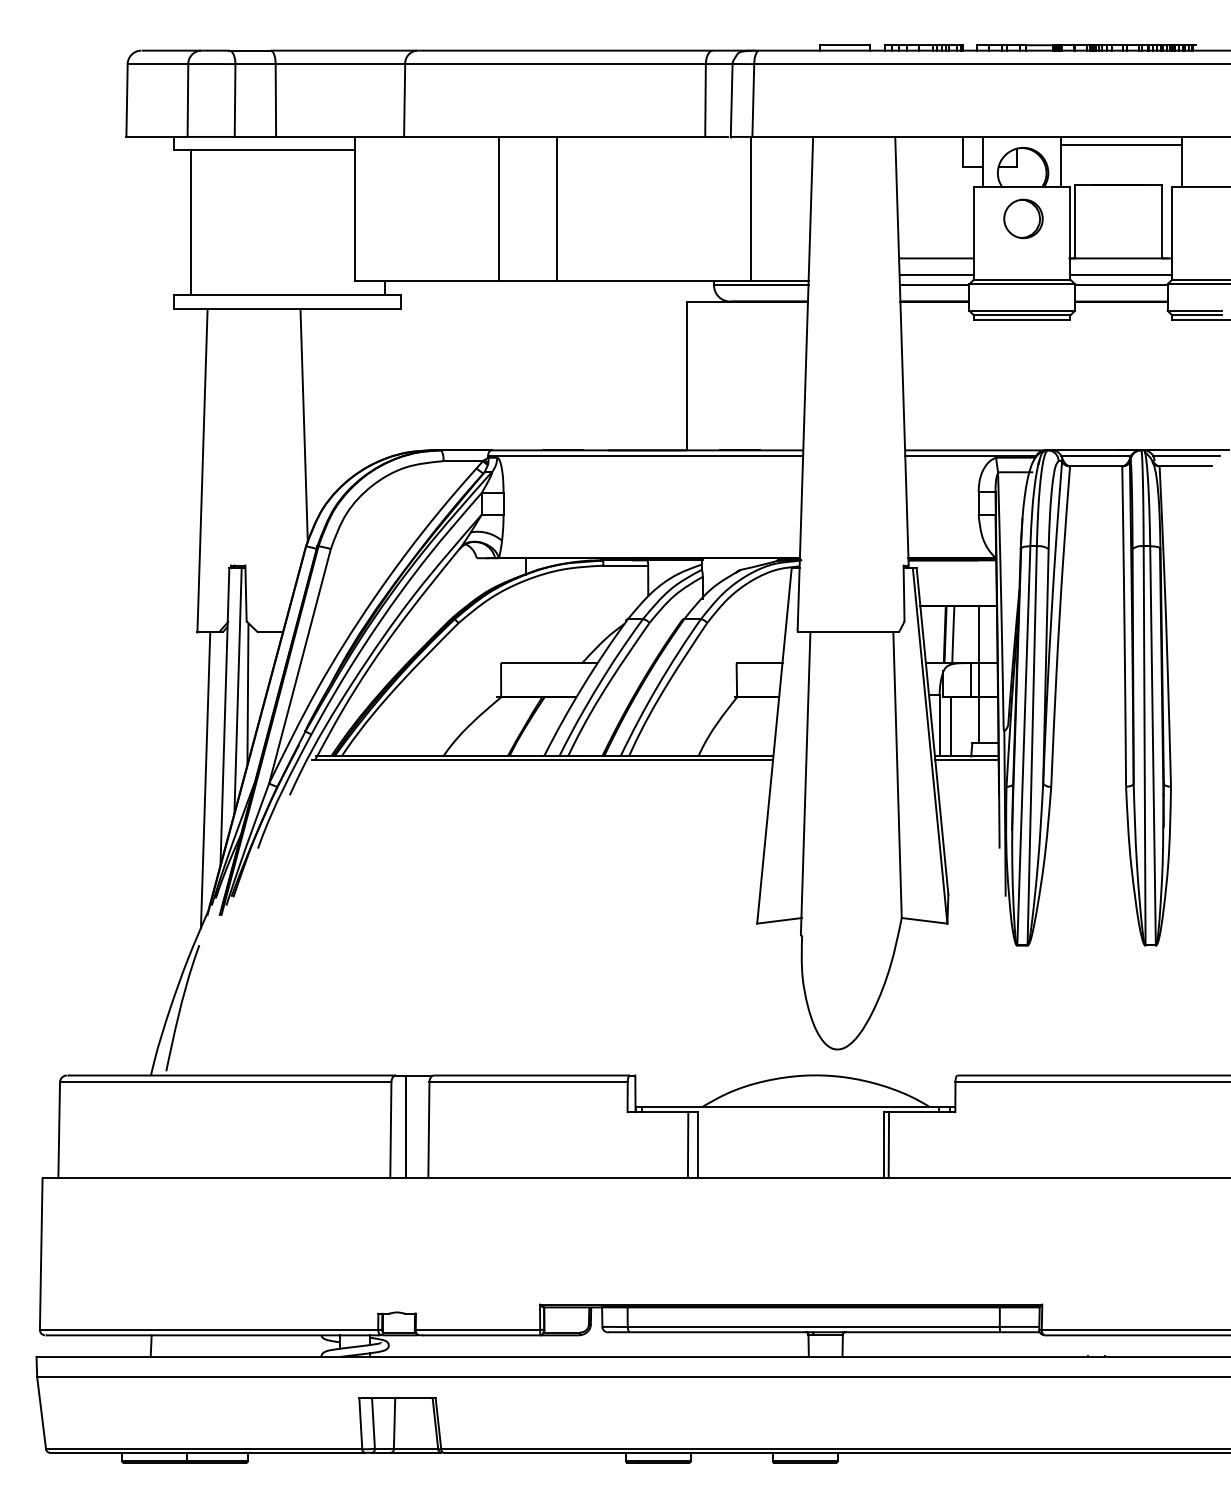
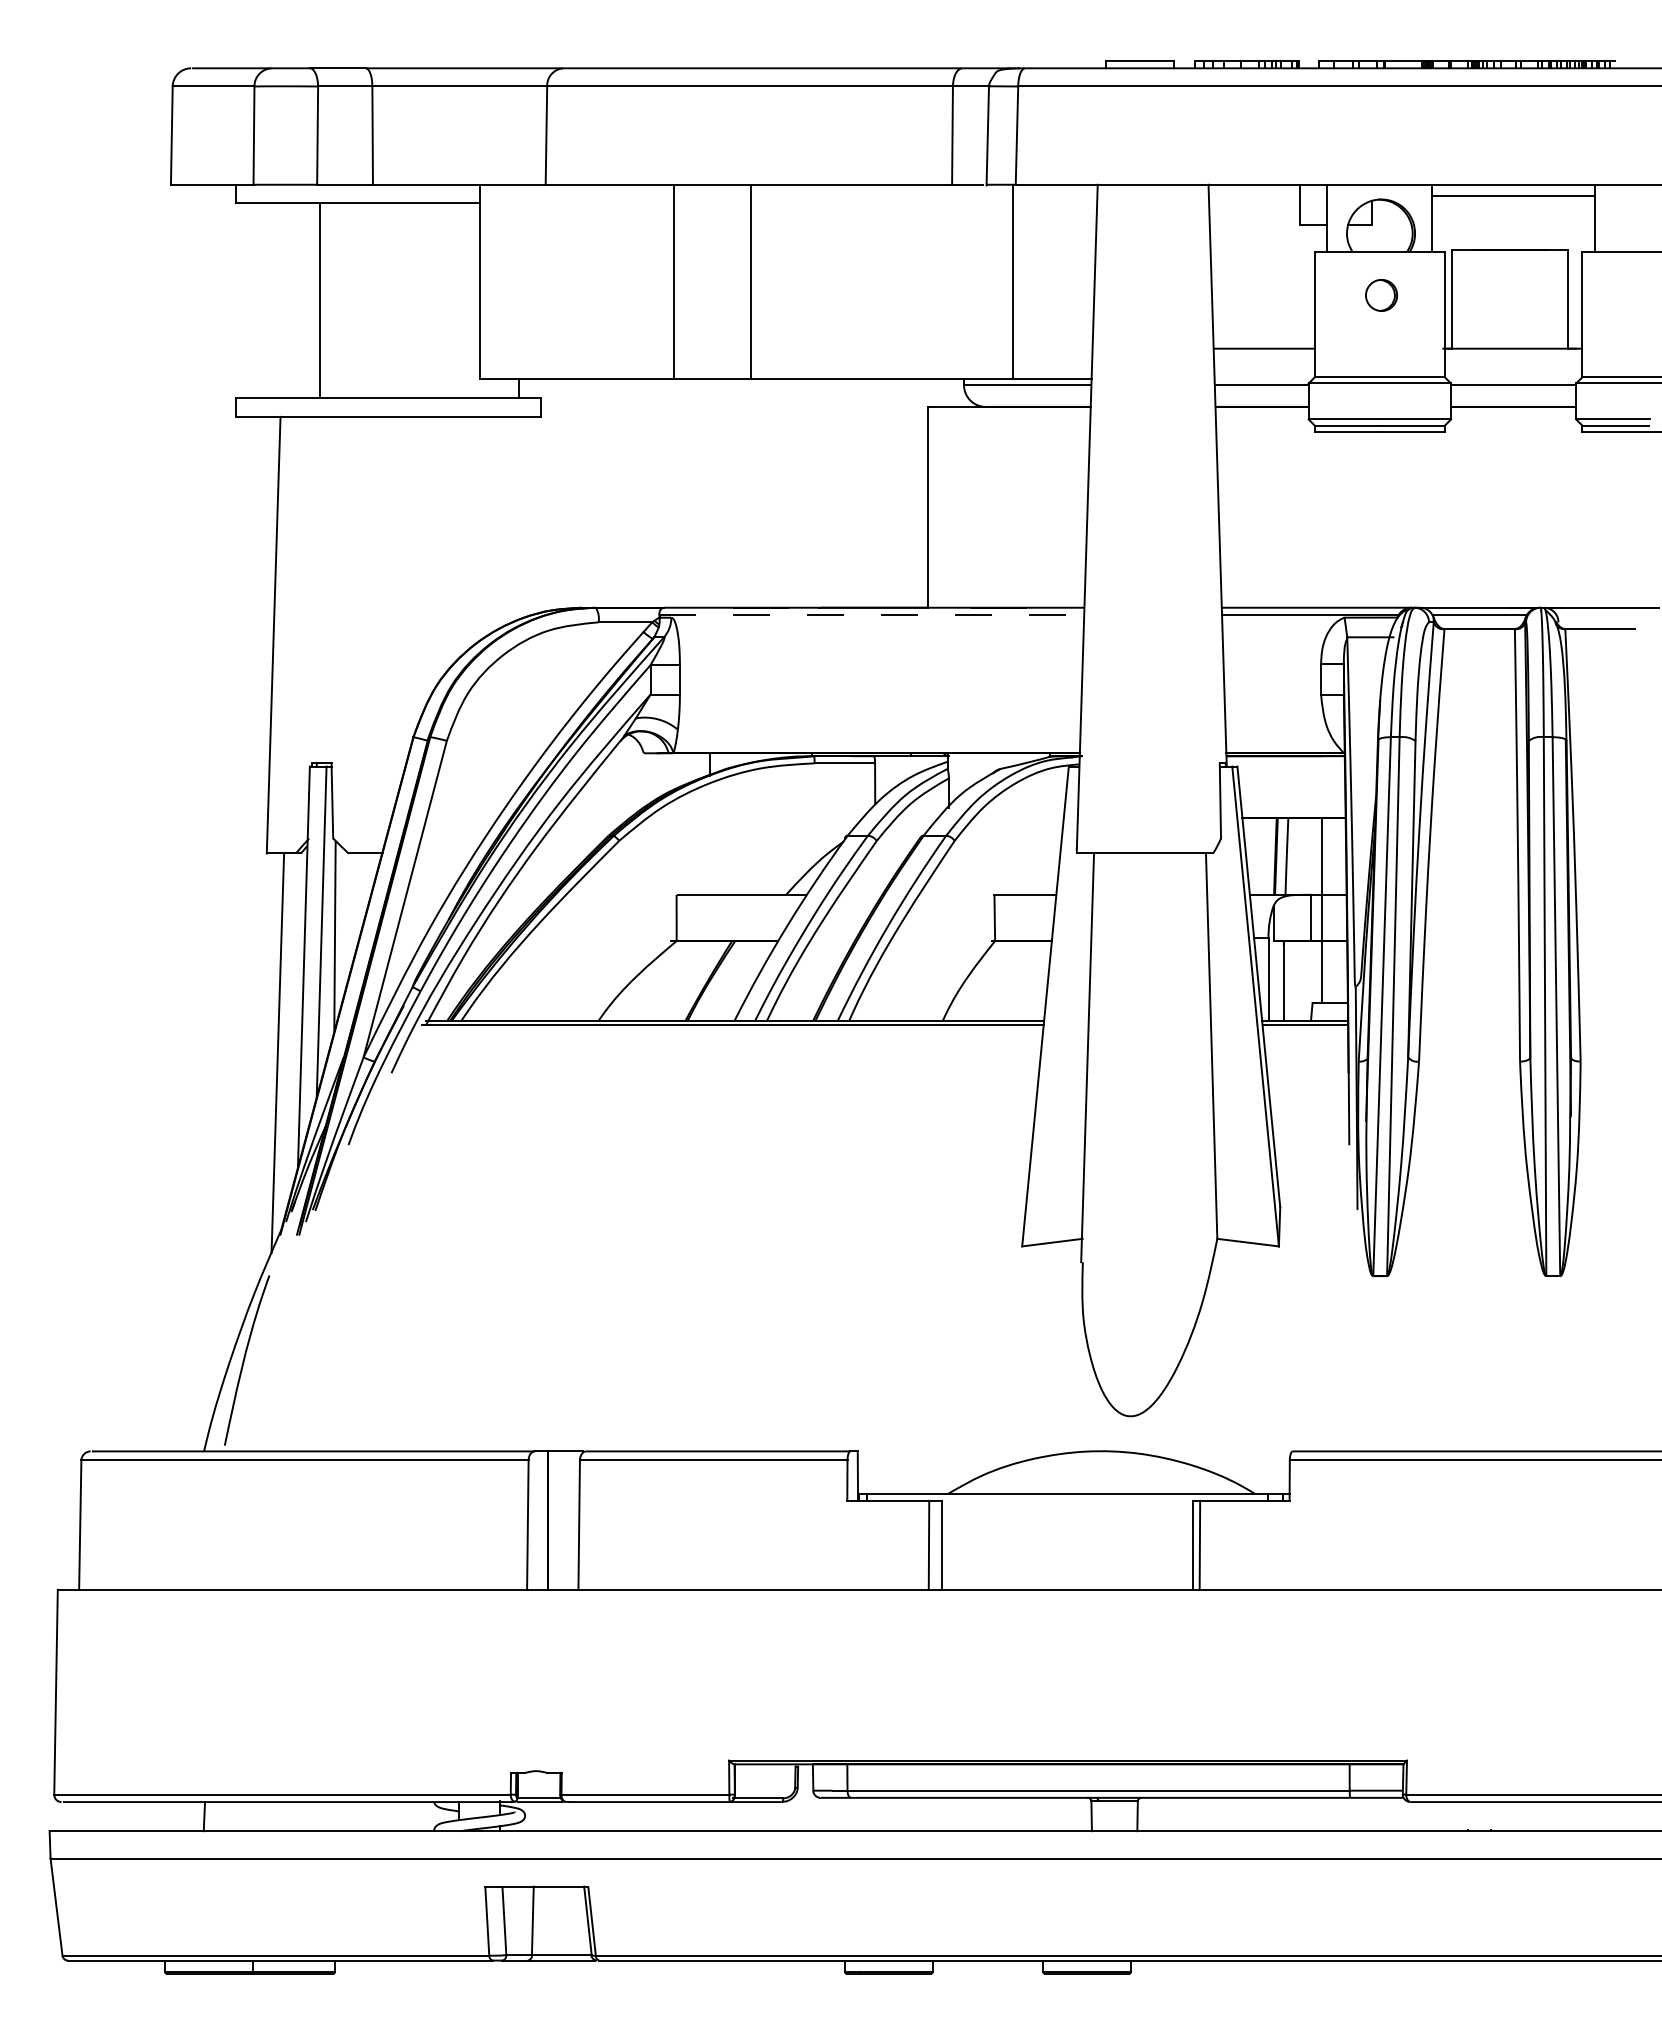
part: (1023, 218) -> (1381, 295), size x0.6
line: (190, 221) -> (320, 299), moved
line: (936, 274) -> (1264, 370), removed
line: (1121, 274) -> (1513, 370), removed
line: (303, 424) -> (410, 573), removed
line: (646, 456) -> (872, 615), solid -> dashed
line: (1186, 456) -> (1601, 615), removed

